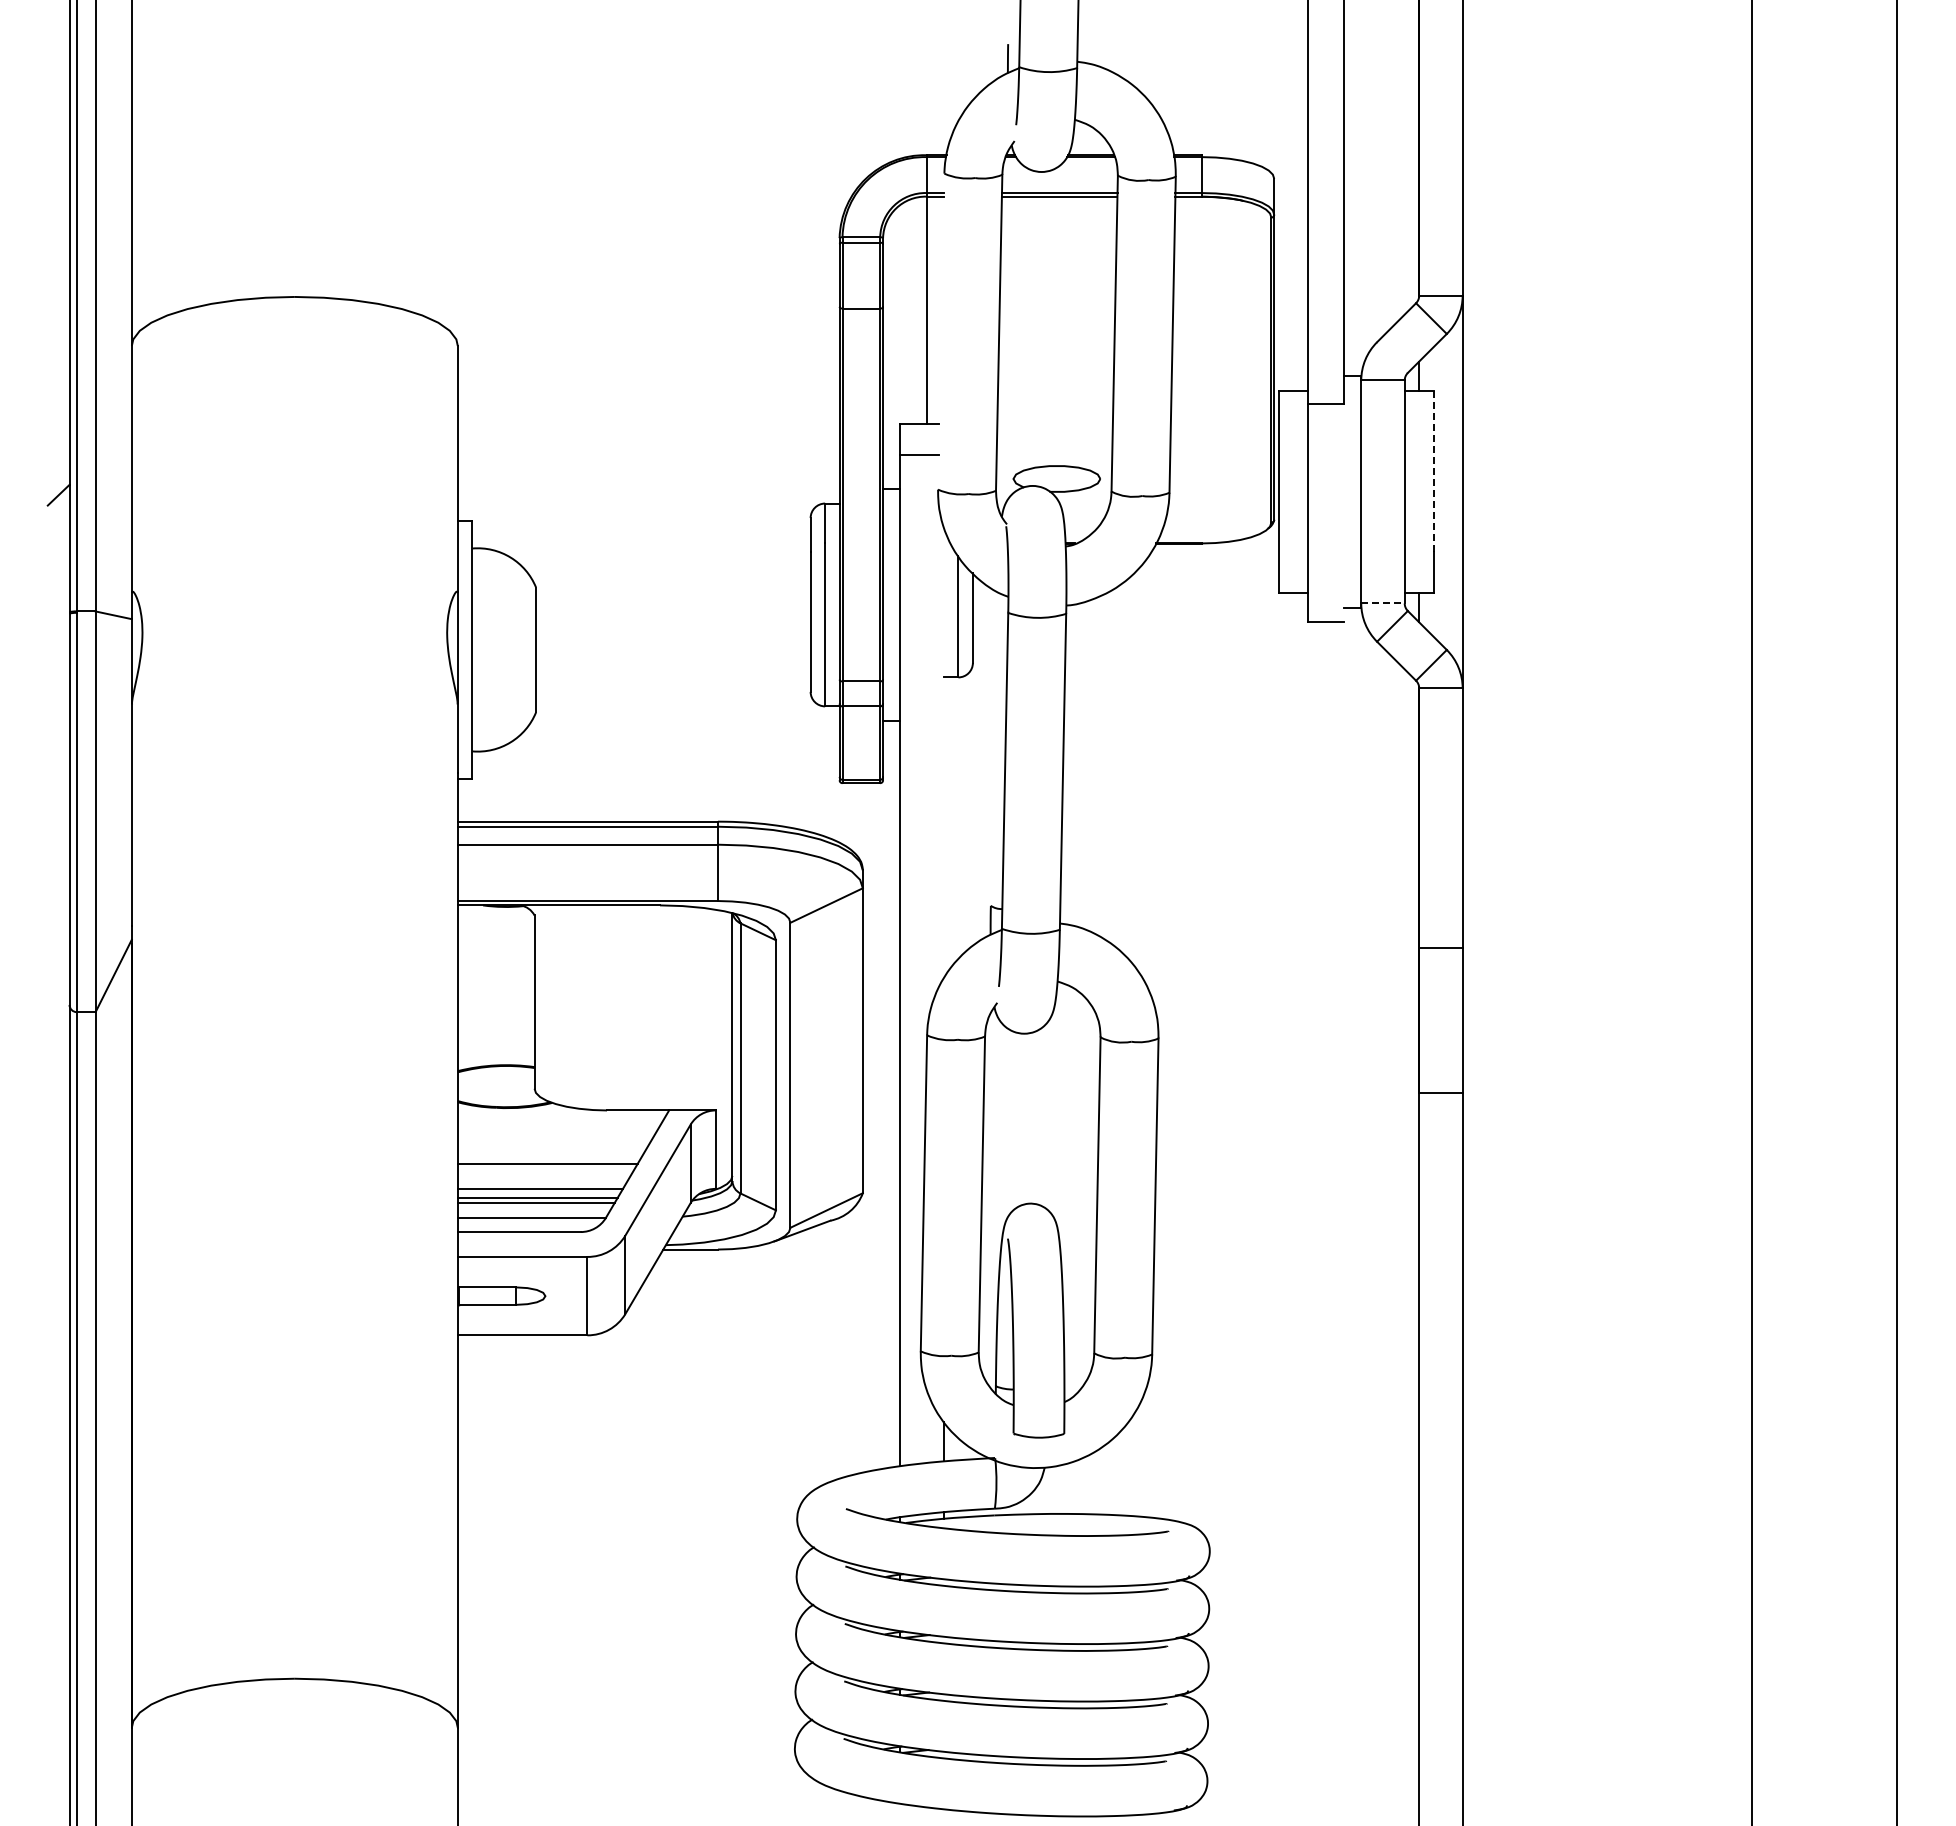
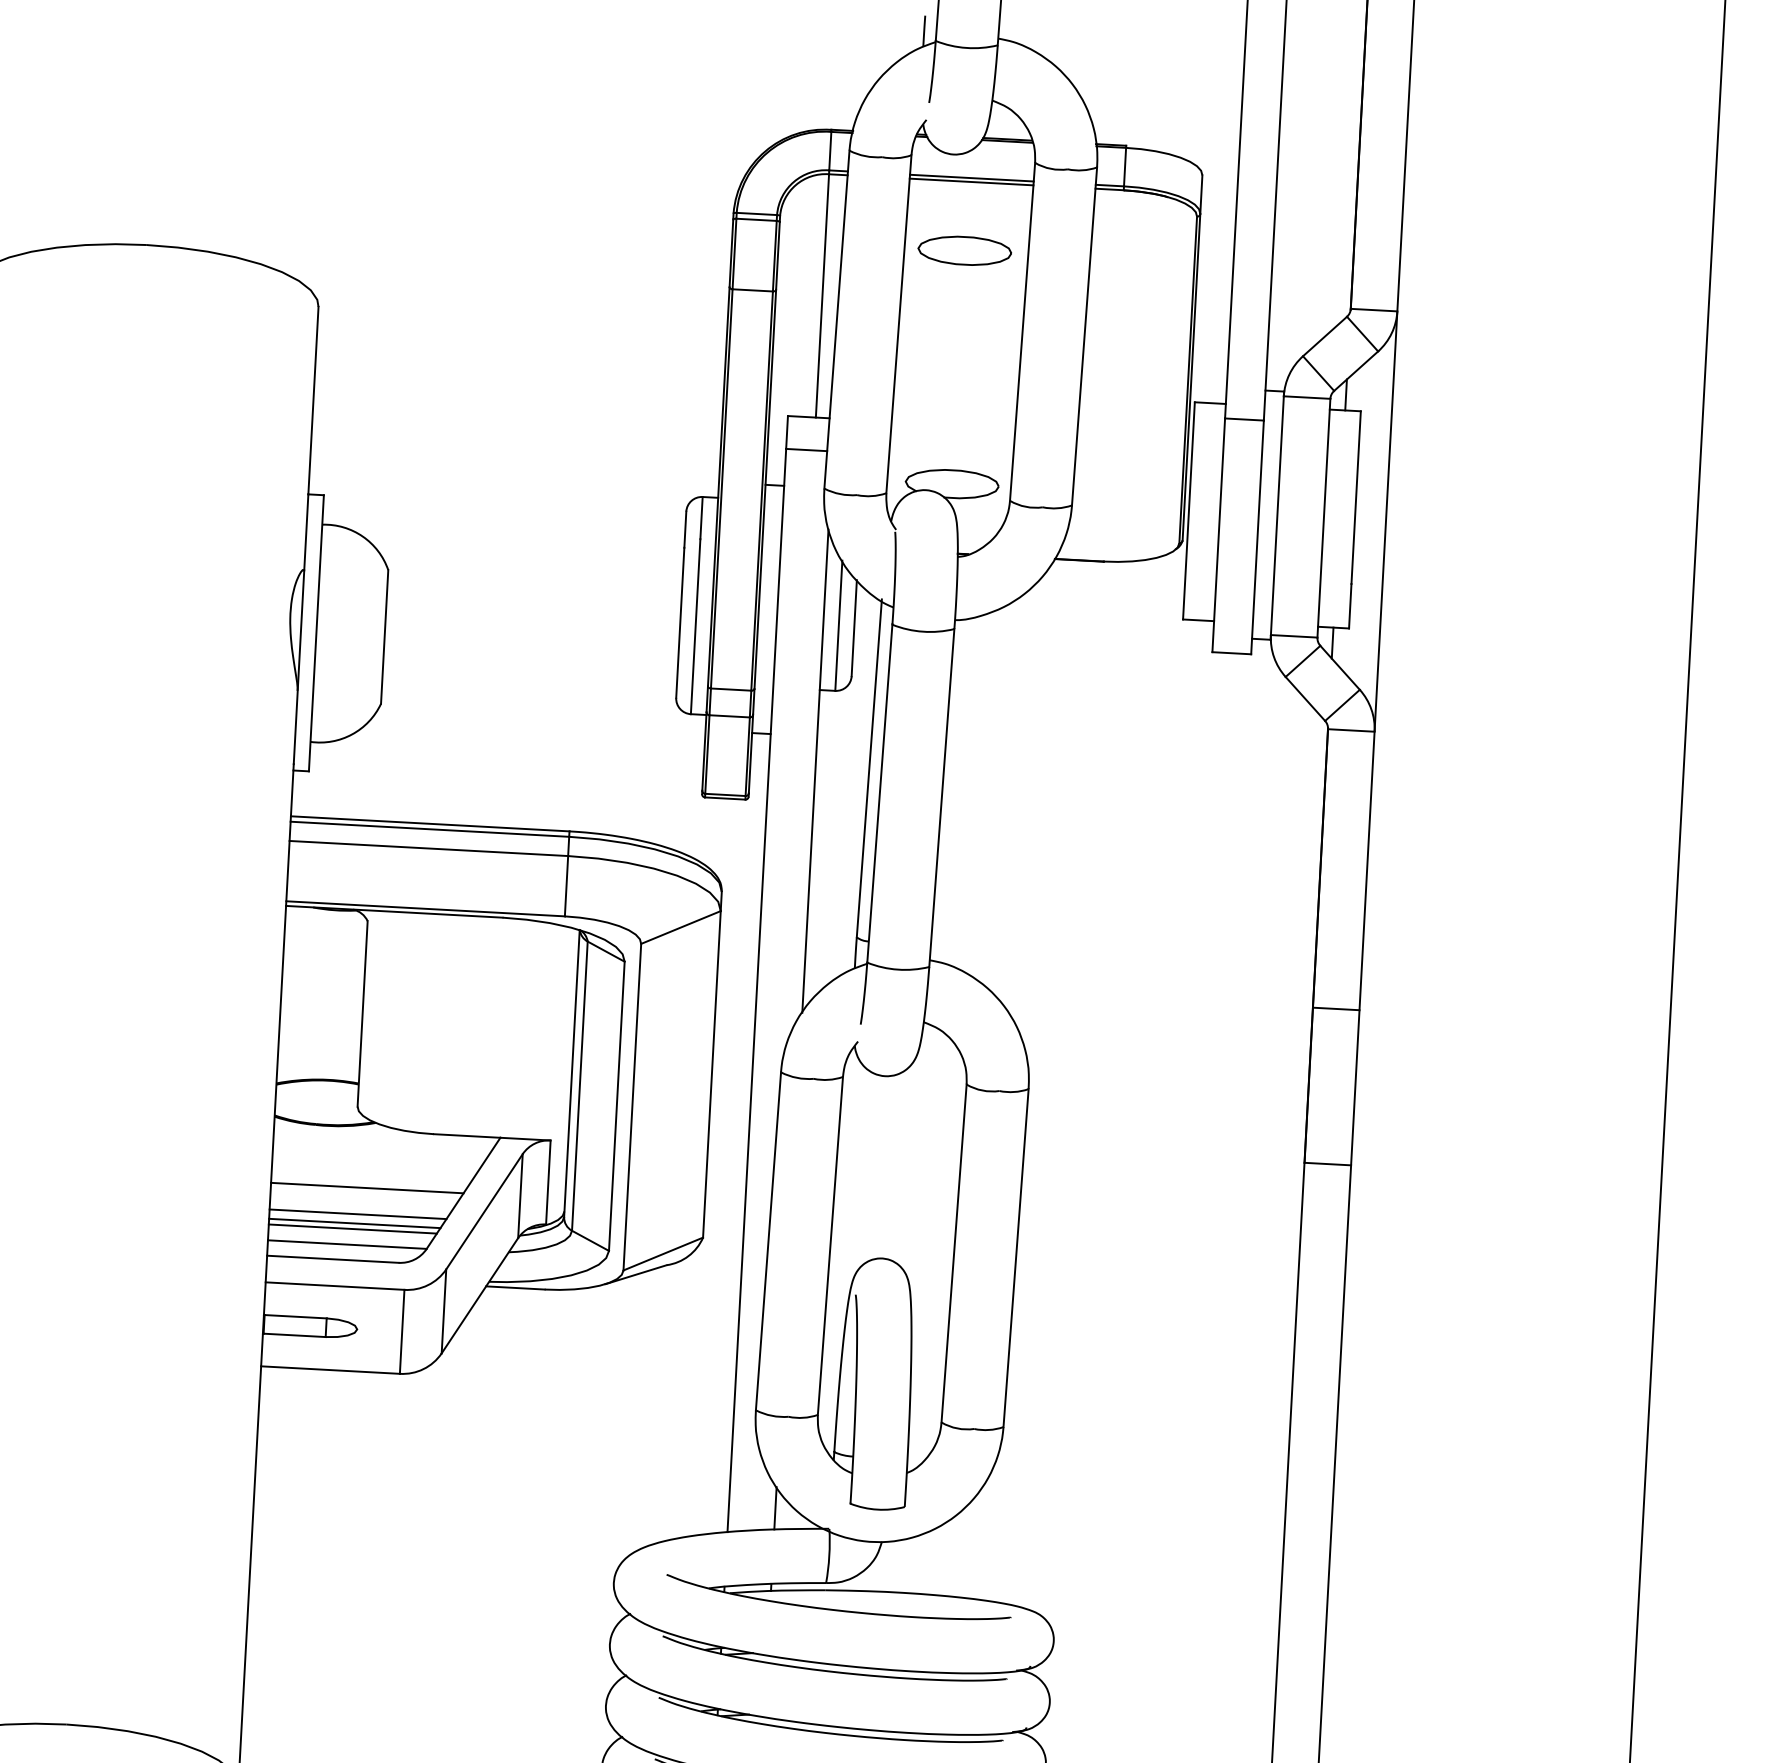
part: (1056, 260) -> (964, 250), added
line: (941, 331) -> (837, 319), added
line: (1392, 357) -> (1318, 373), added
line: (1433, 471) -> (1355, 497), dashed -> solid
line: (1343, 513) -> (1257, 537), added
line: (1382, 603) -> (1293, 636), dashed -> solid
line: (993, 747) -> (868, 767), added
line: (943, 752) -> (814, 770), added

